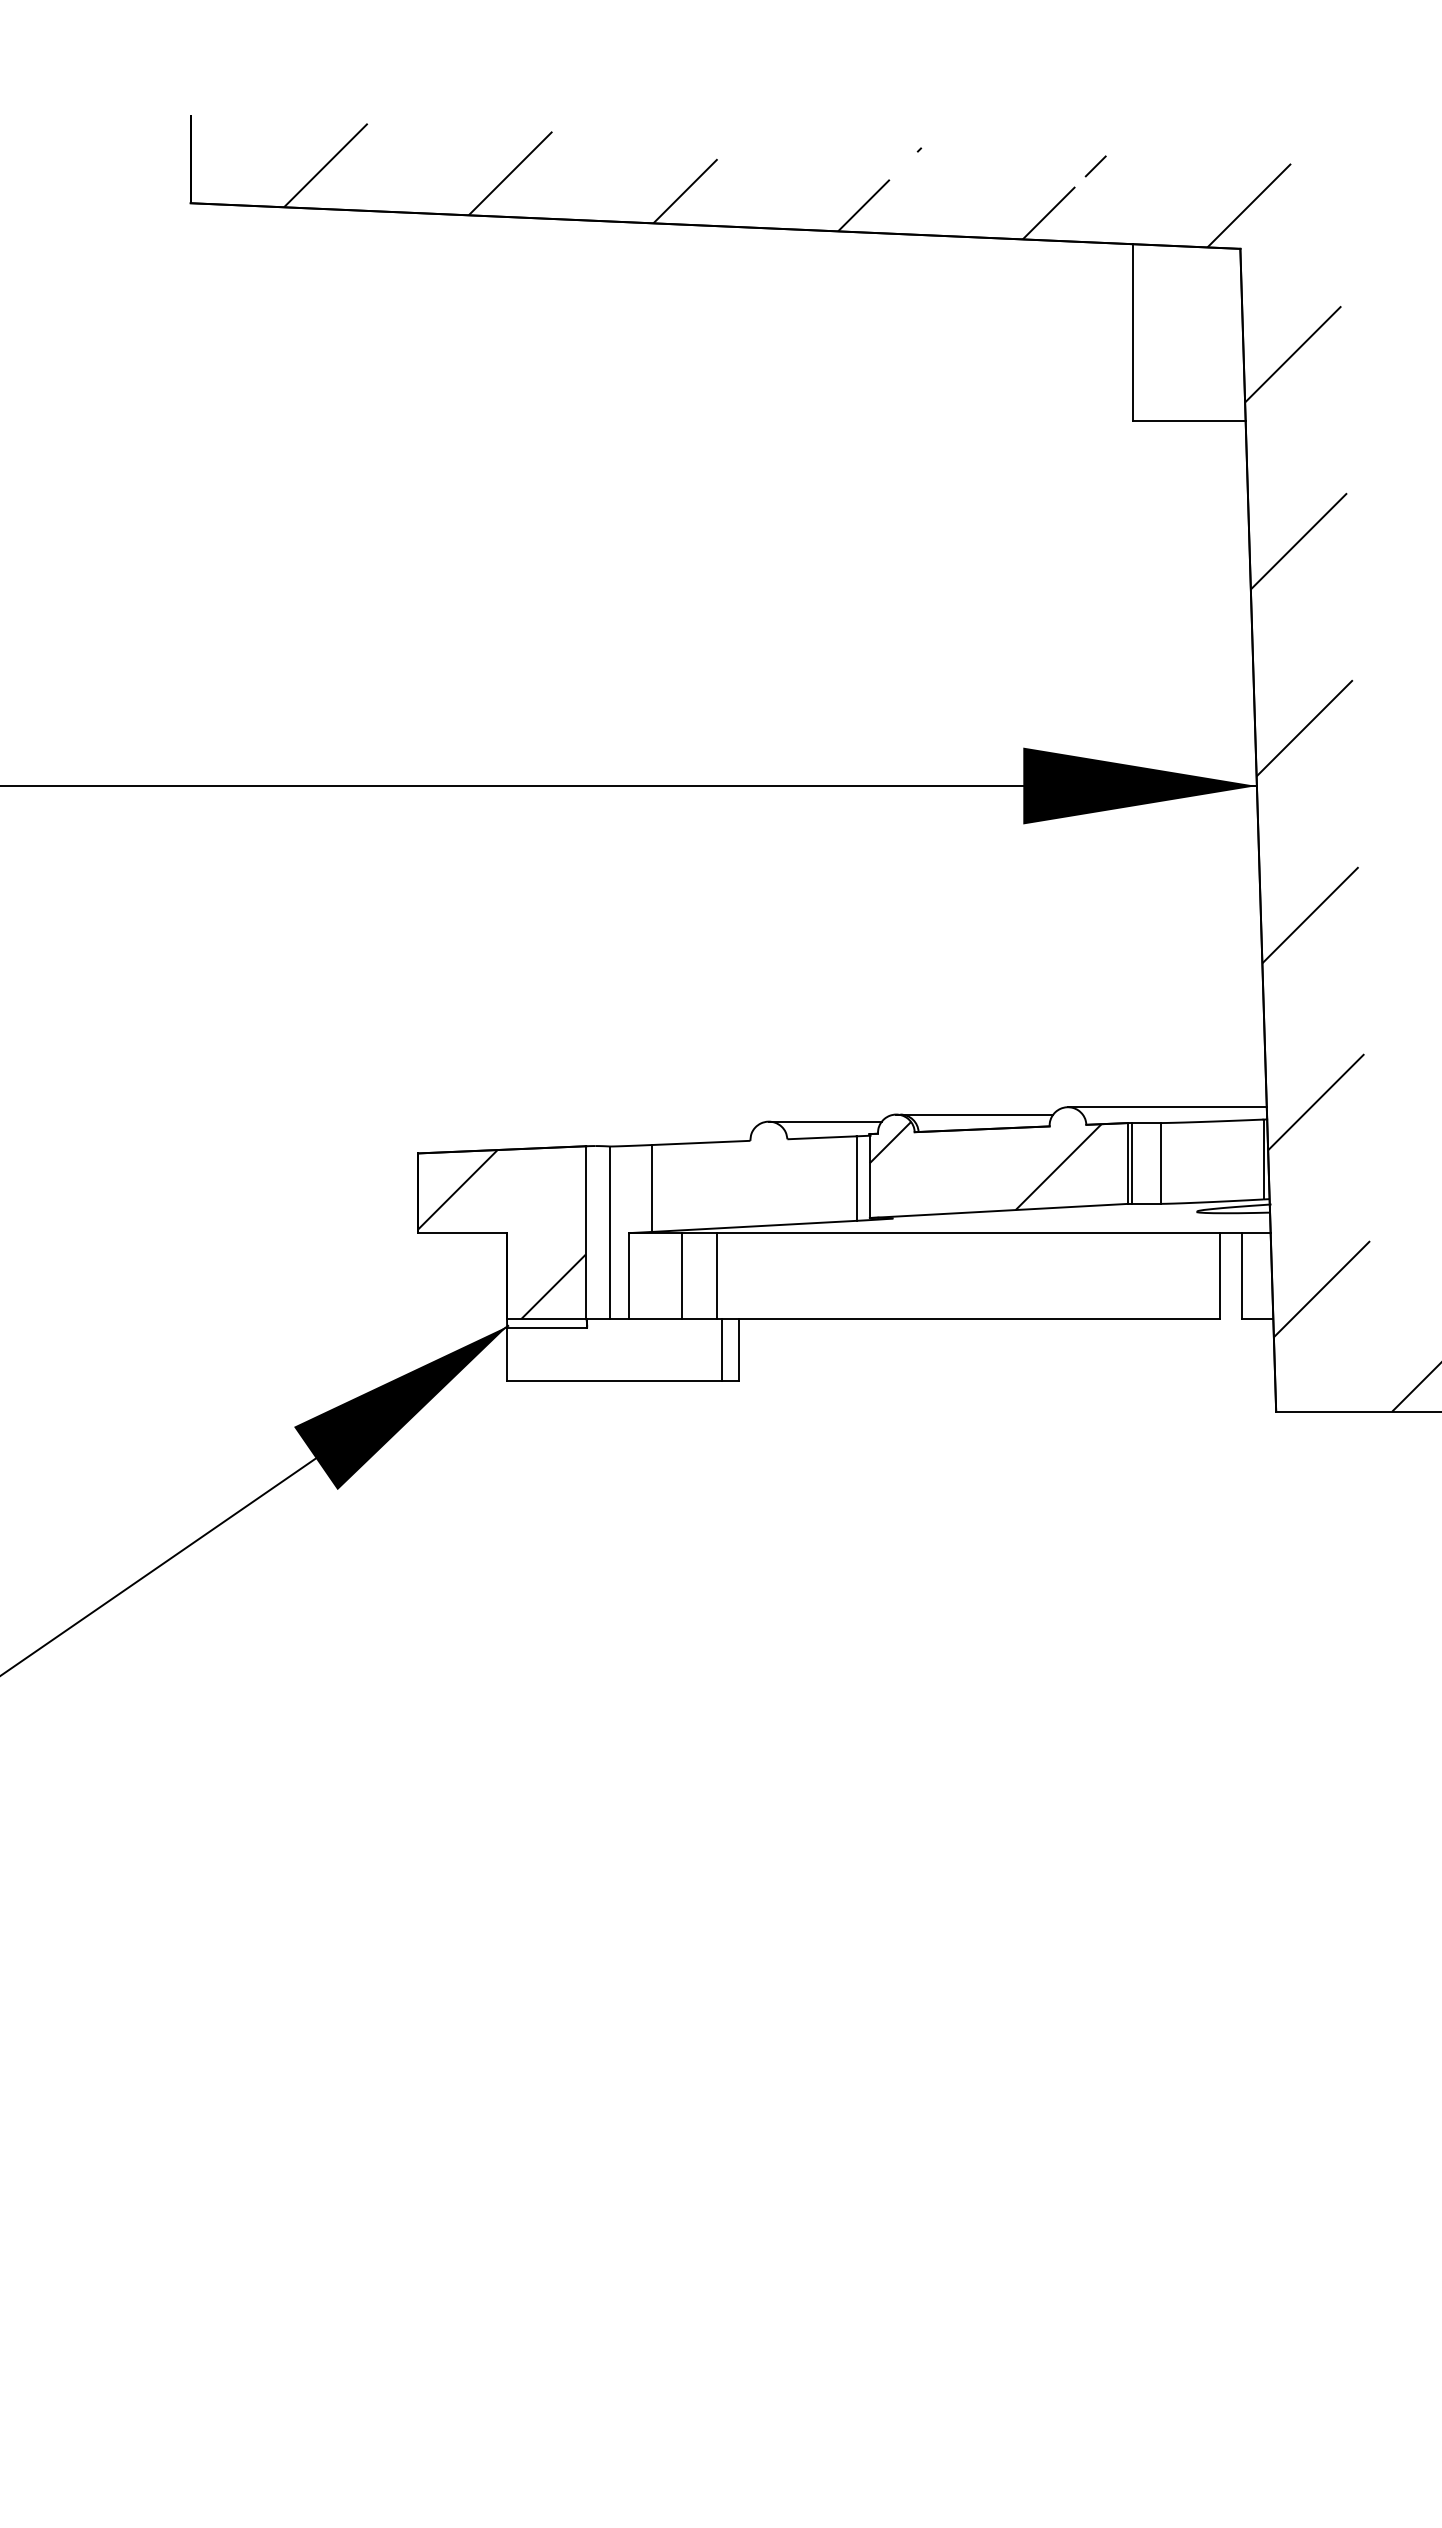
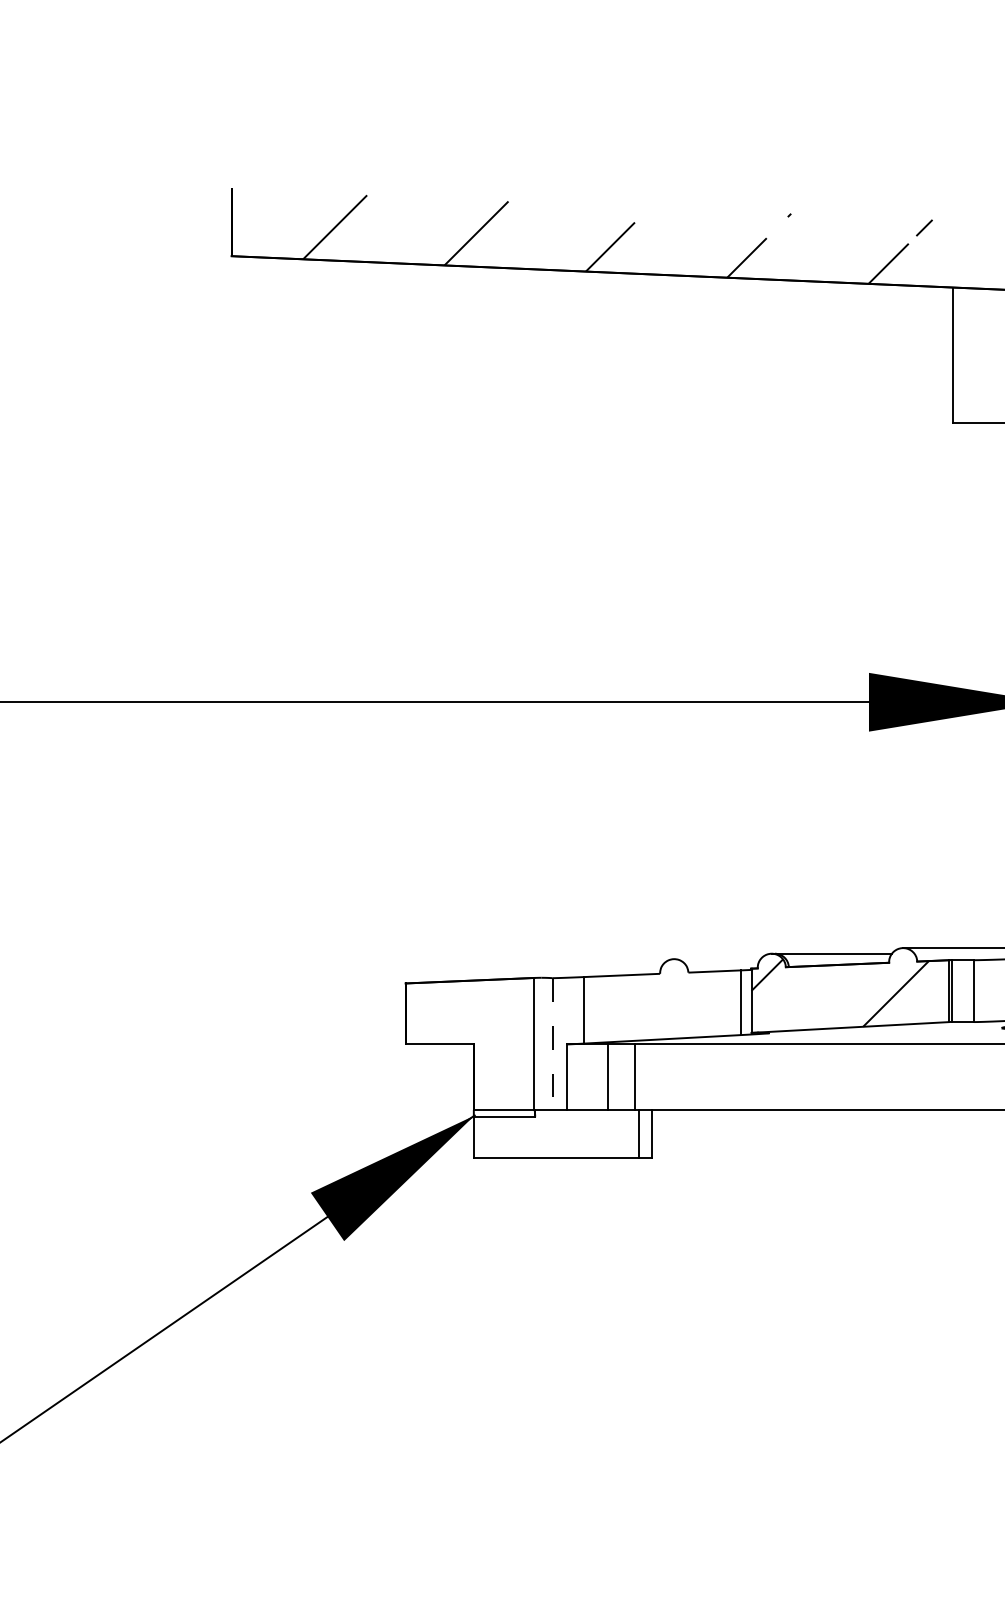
line: (824, 1121) -> (716, 959), removed
line: (610, 1233) -> (553, 1044), solid -> dashed
hatch: (501, 1234) -> (469, 1045), removed

